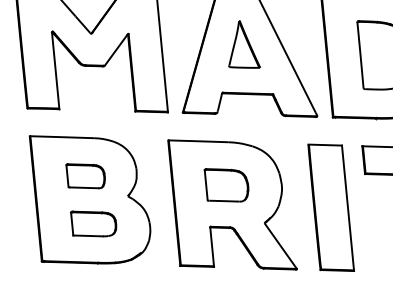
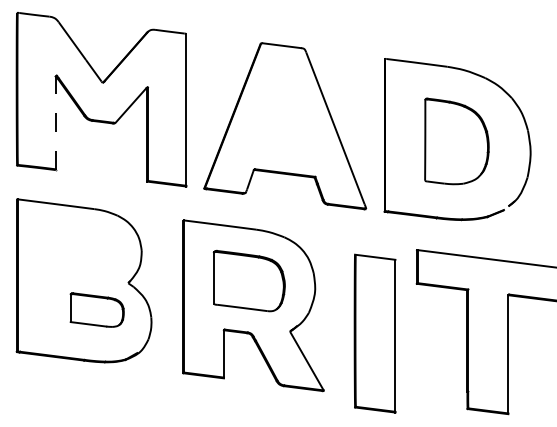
part: (242, 44) -> (283, 113), removed
line: (55, 70) -> (55, 123), solid -> dashed
part: (85, 175) -> (79, 253), removed
part: (226, 184) -> (248, 280), size x1.4
part: (330, 207) -> (374, 333), moved
part: (93, 223) -> (96, 309), moved

